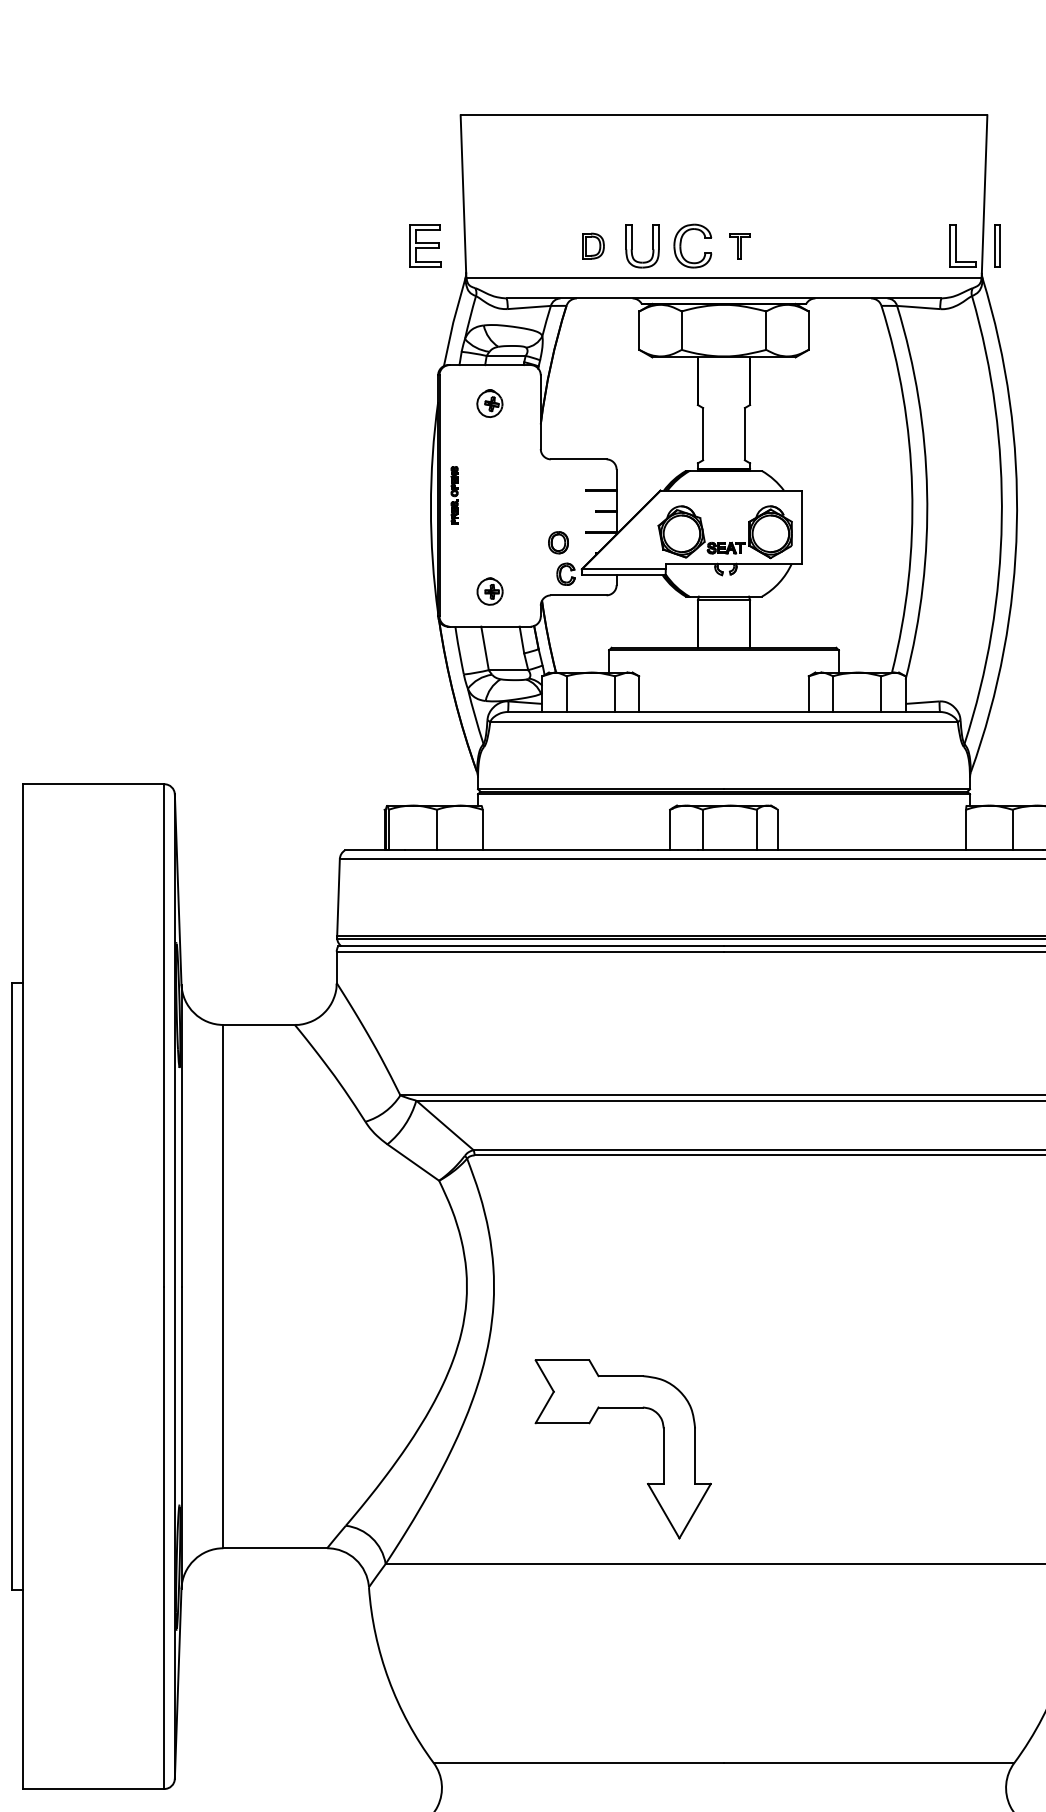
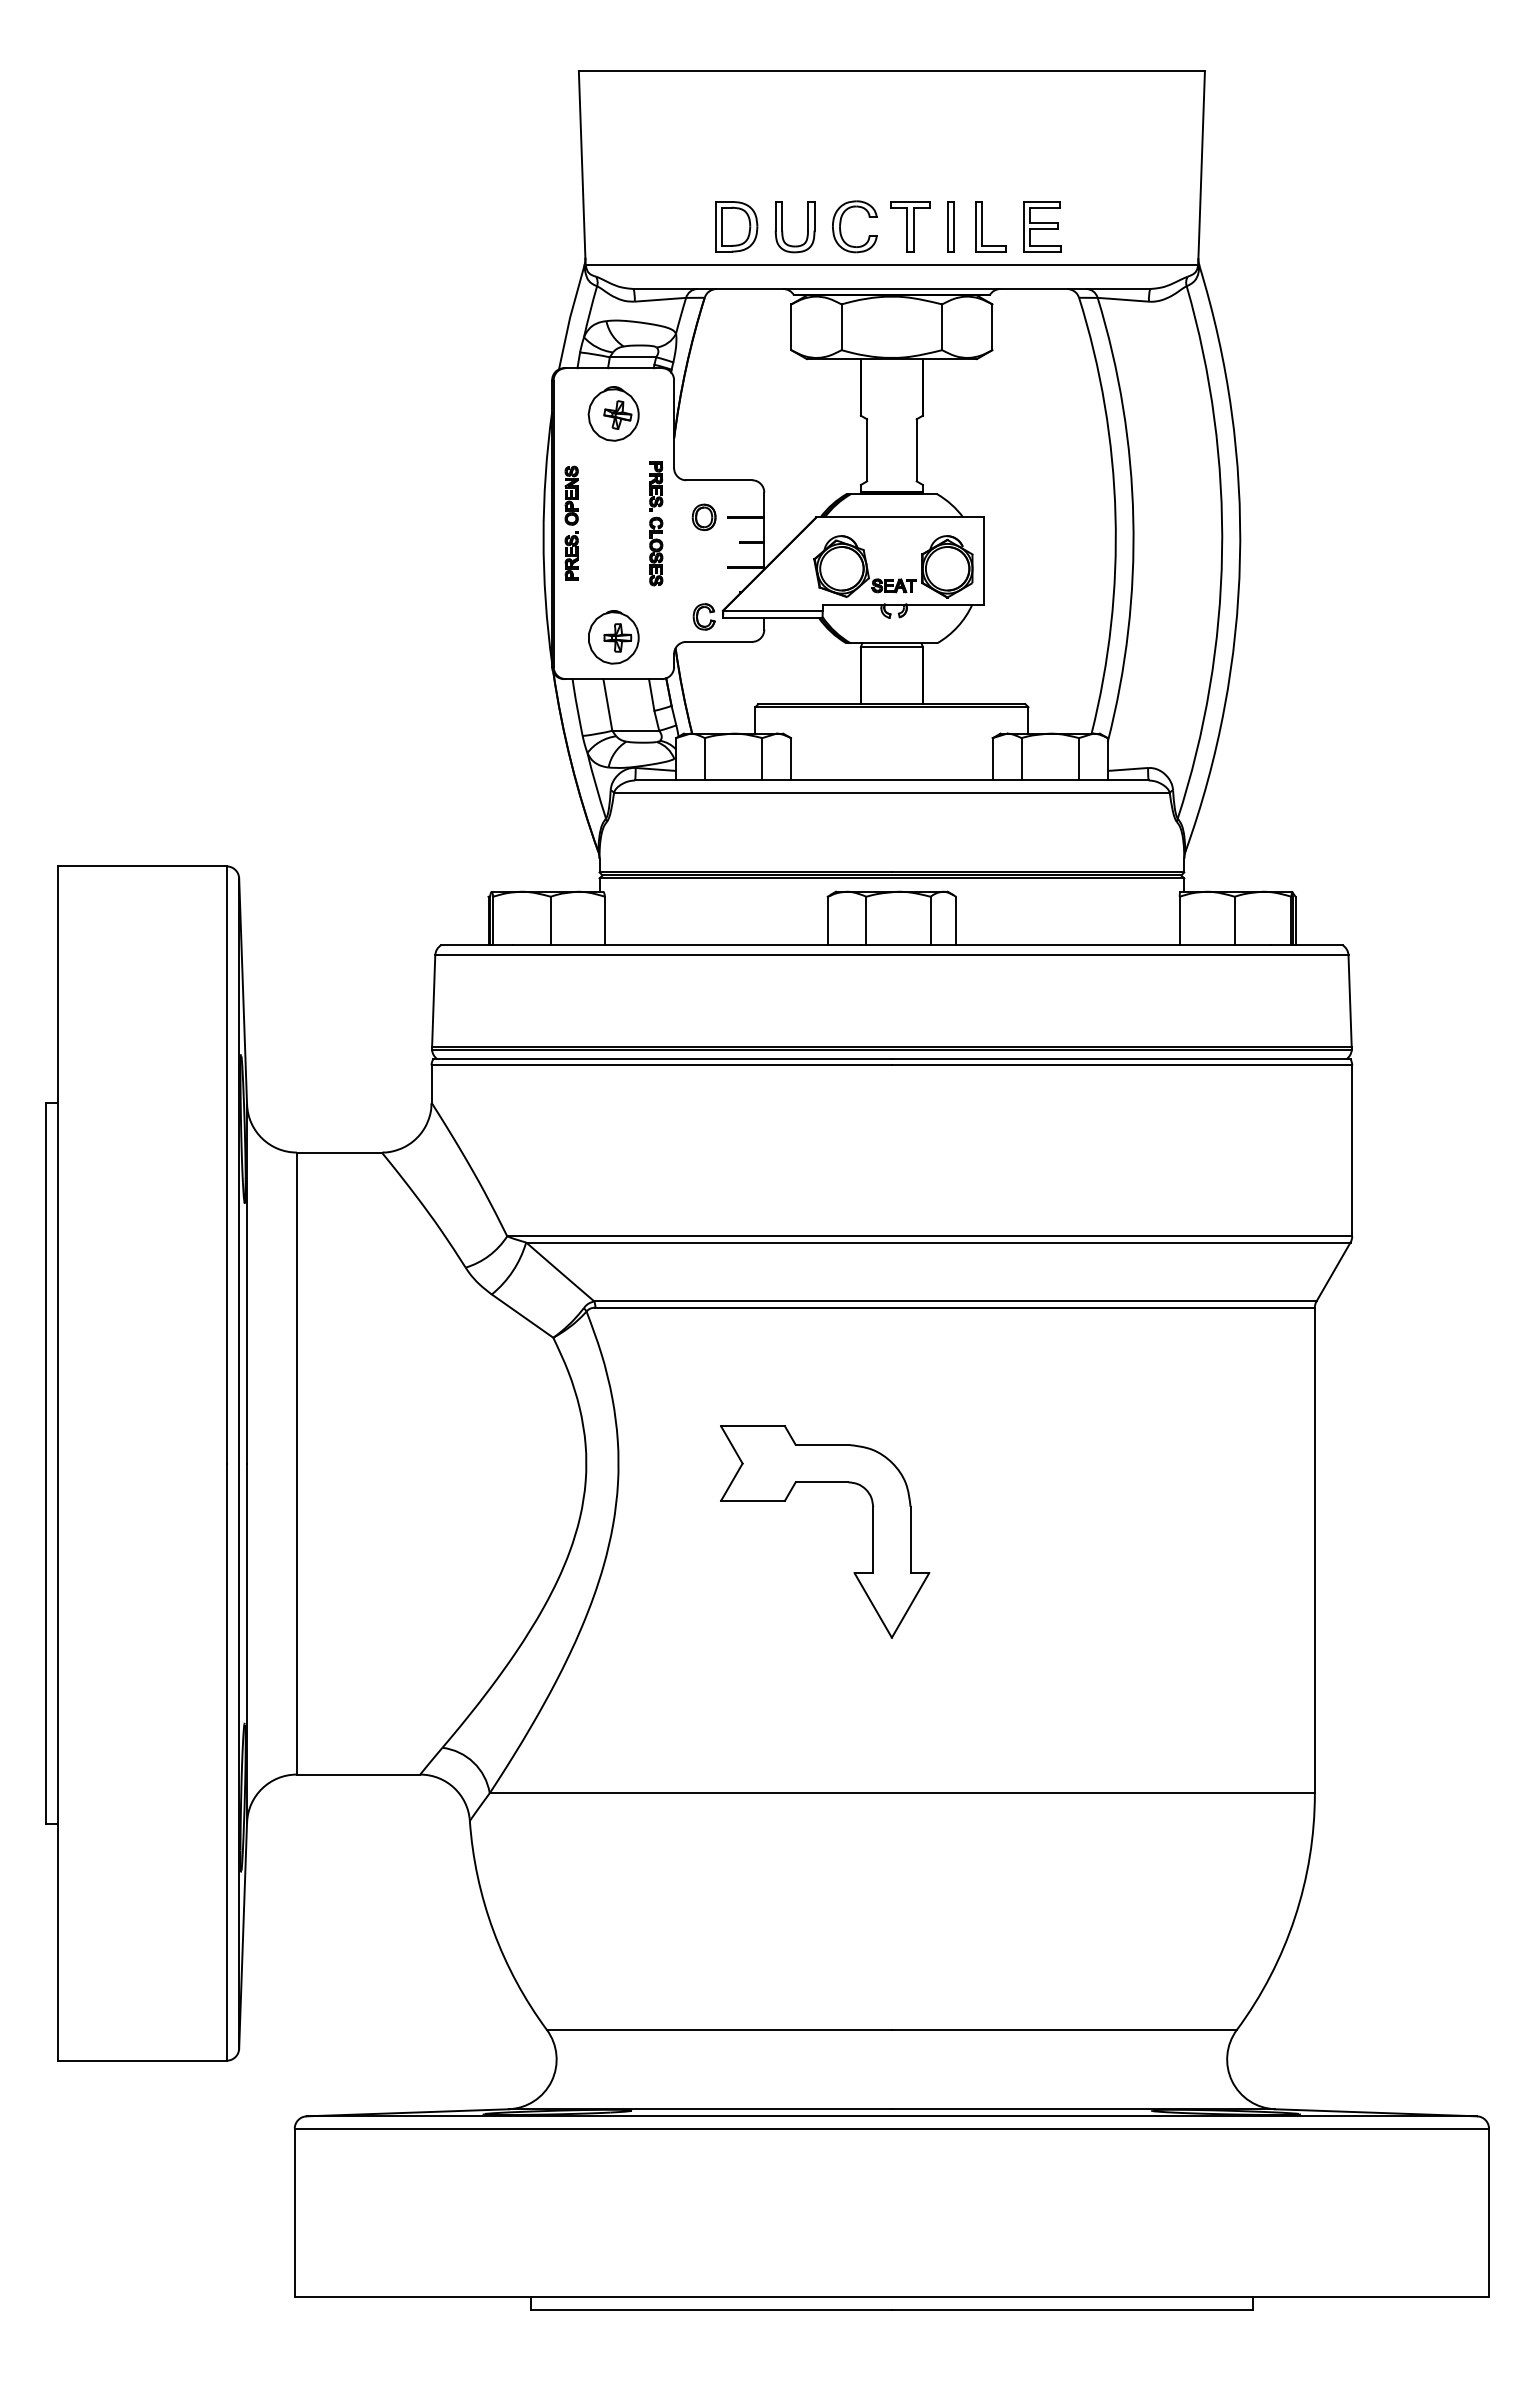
part: (425, 245) -> (1042, 226), moved
part: (593, 245) -> (736, 226), size x1.67
part: (739, 245) -> (910, 226), size x1.67
part: (955, 245) -> (982, 226), moved
part: (997, 245) -> (950, 226), moved
part: (489, 403) -> (613, 413), size x1.67
part: (454, 494) -> (571, 522), size x1.67
part: (525, 495) -> (656, 523), added
part: (557, 542) -> (703, 517), moved
part: (489, 591) -> (613, 637), size x1.67
part: (663, 1448) -> (872, 1531), moved

